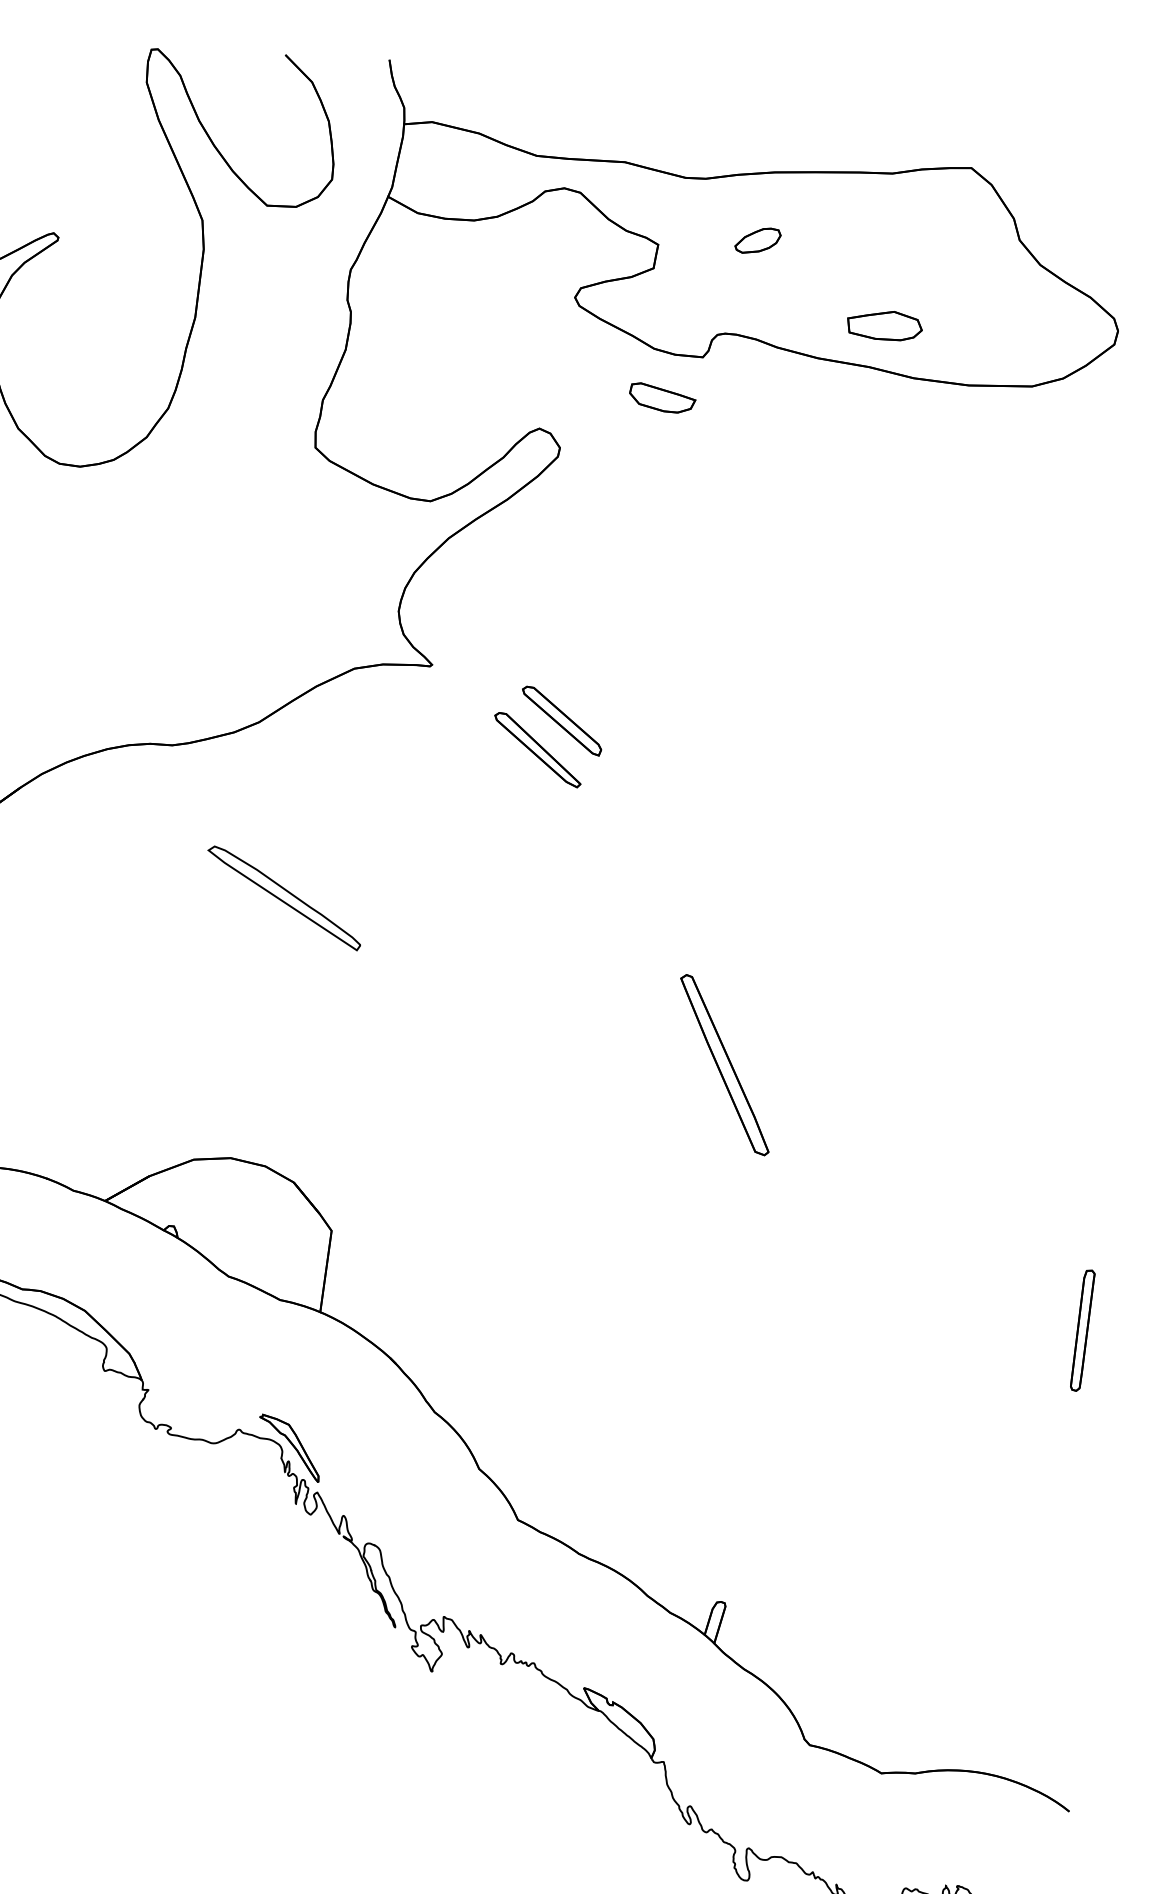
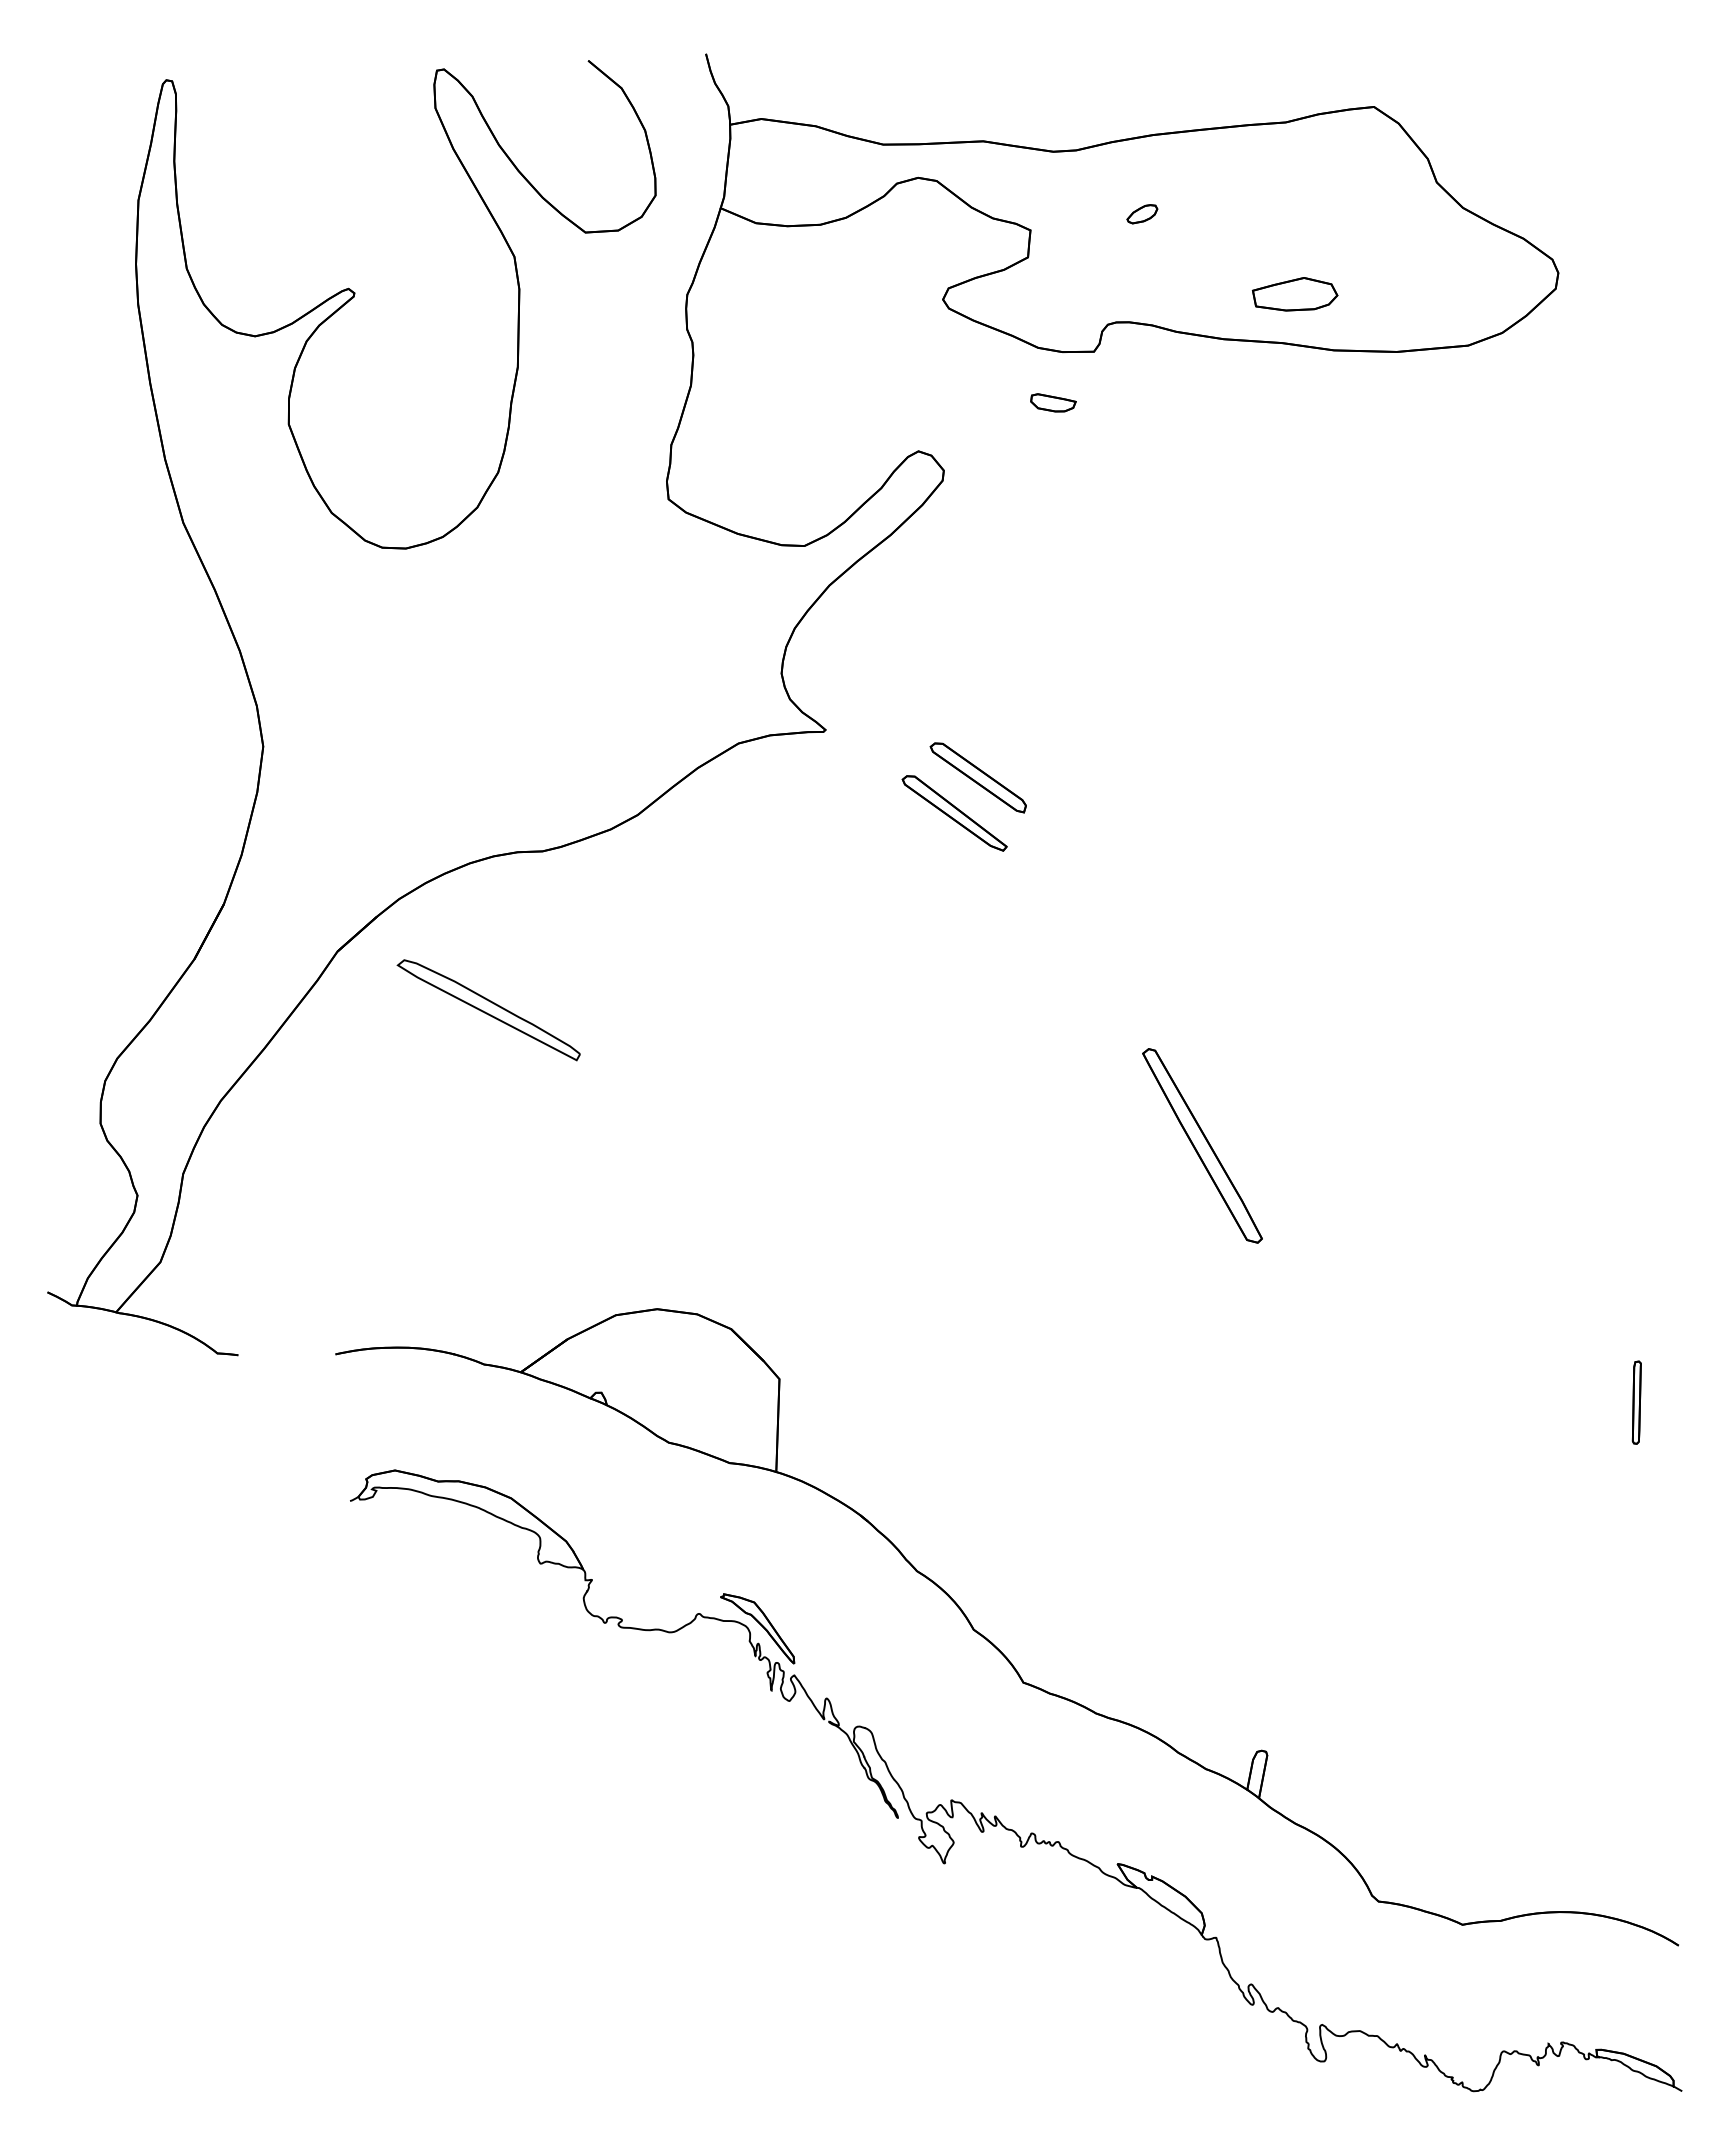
part: (758, 241) -> (1142, 214), size x0.6
part: (662, 398) -> (1053, 402), size x0.6
part: (284, 898) -> (488, 1010), moved
part: (1082, 1330) -> (1636, 1402), size x0.6

